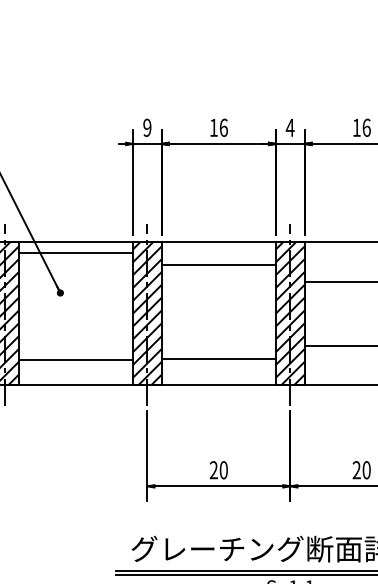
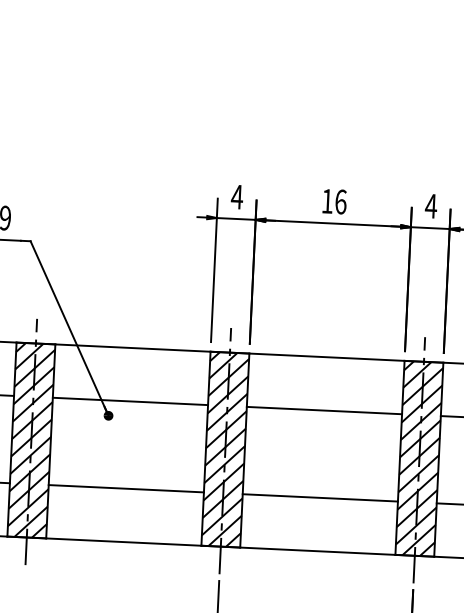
text: (146, 127) -> (236, 196), 9 -> 4
line: (75, 252) -> (129, 401), moved
line: (218, 264) -> (323, 410), moved
line: (218, 358) -> (319, 497), moved
line: (75, 359) -> (125, 488), moved

